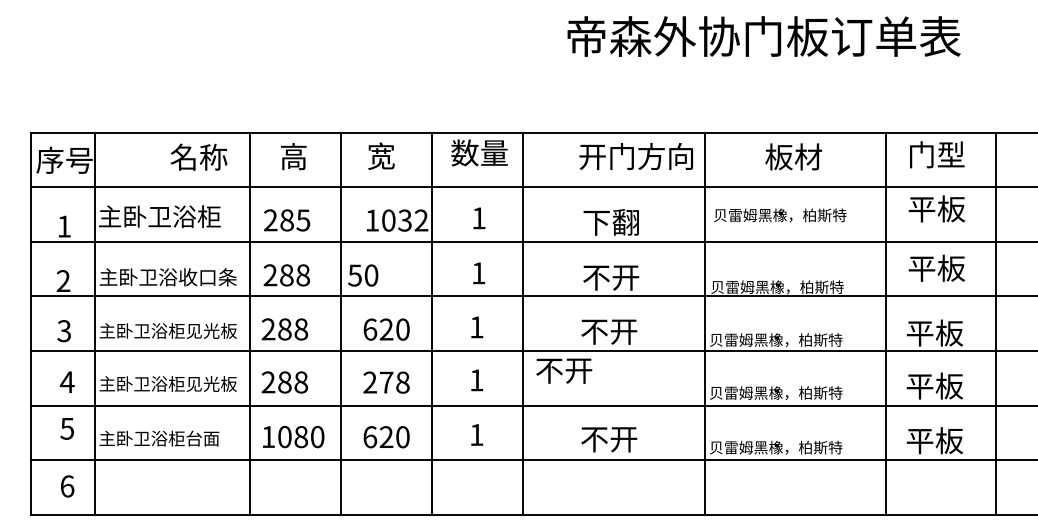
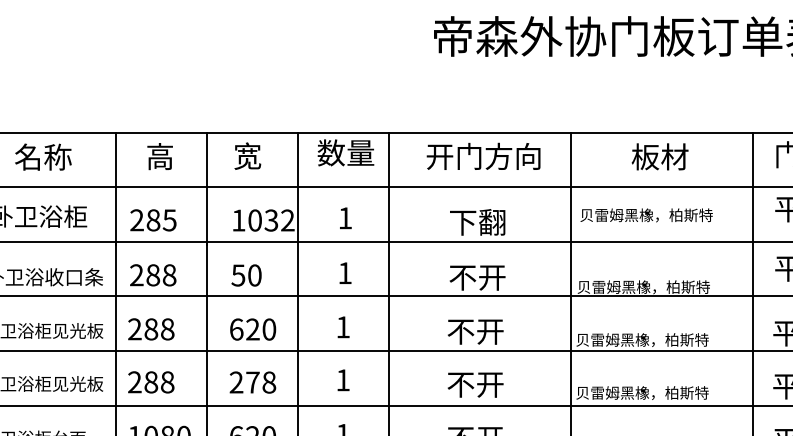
text: (198, 156) -> (42, 156), moved
text: (635, 156) -> (482, 156), moved
text: (363, 275) -> (246, 275), moved
text: (564, 370) -> (475, 384), moved

